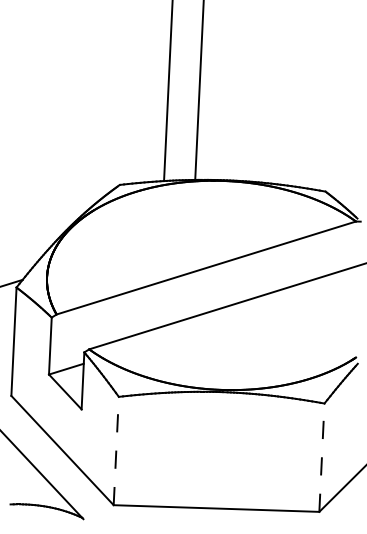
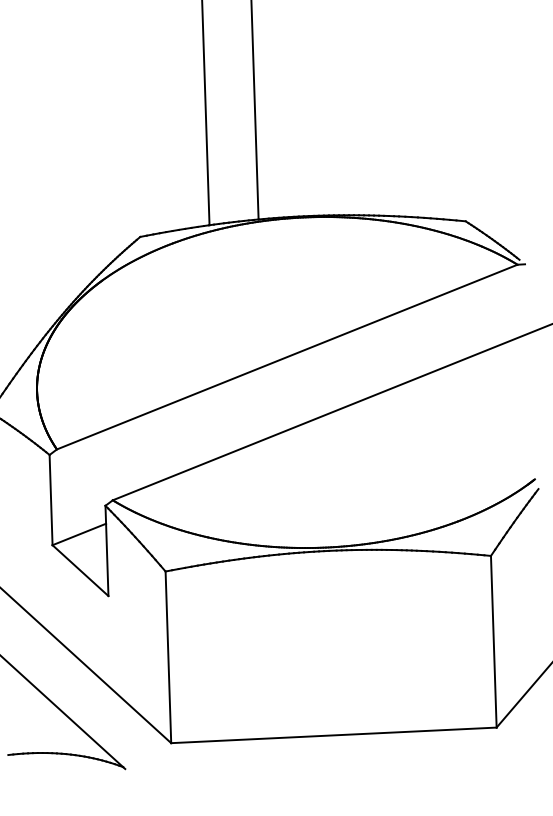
line: (116, 450) -> (168, 656), dashed -> solid
line: (321, 457) -> (493, 641), dashed -> solid

